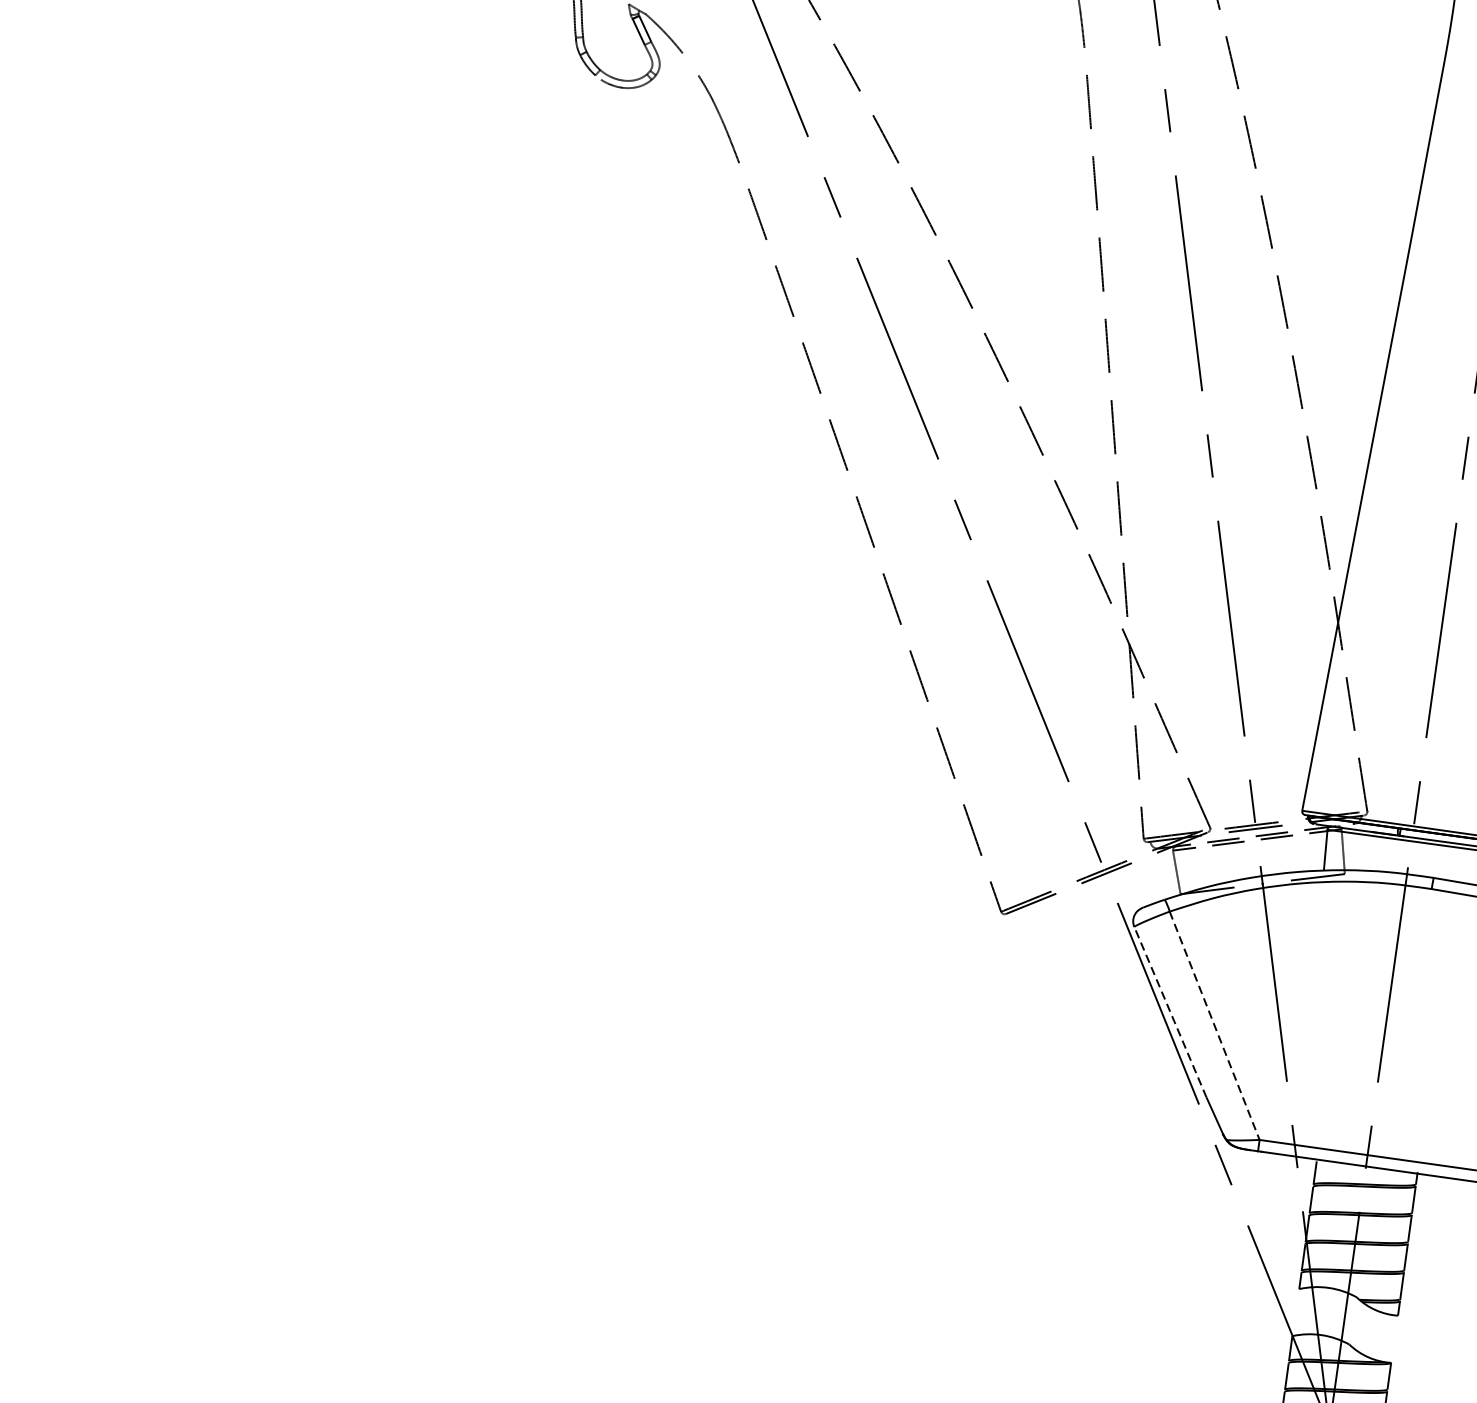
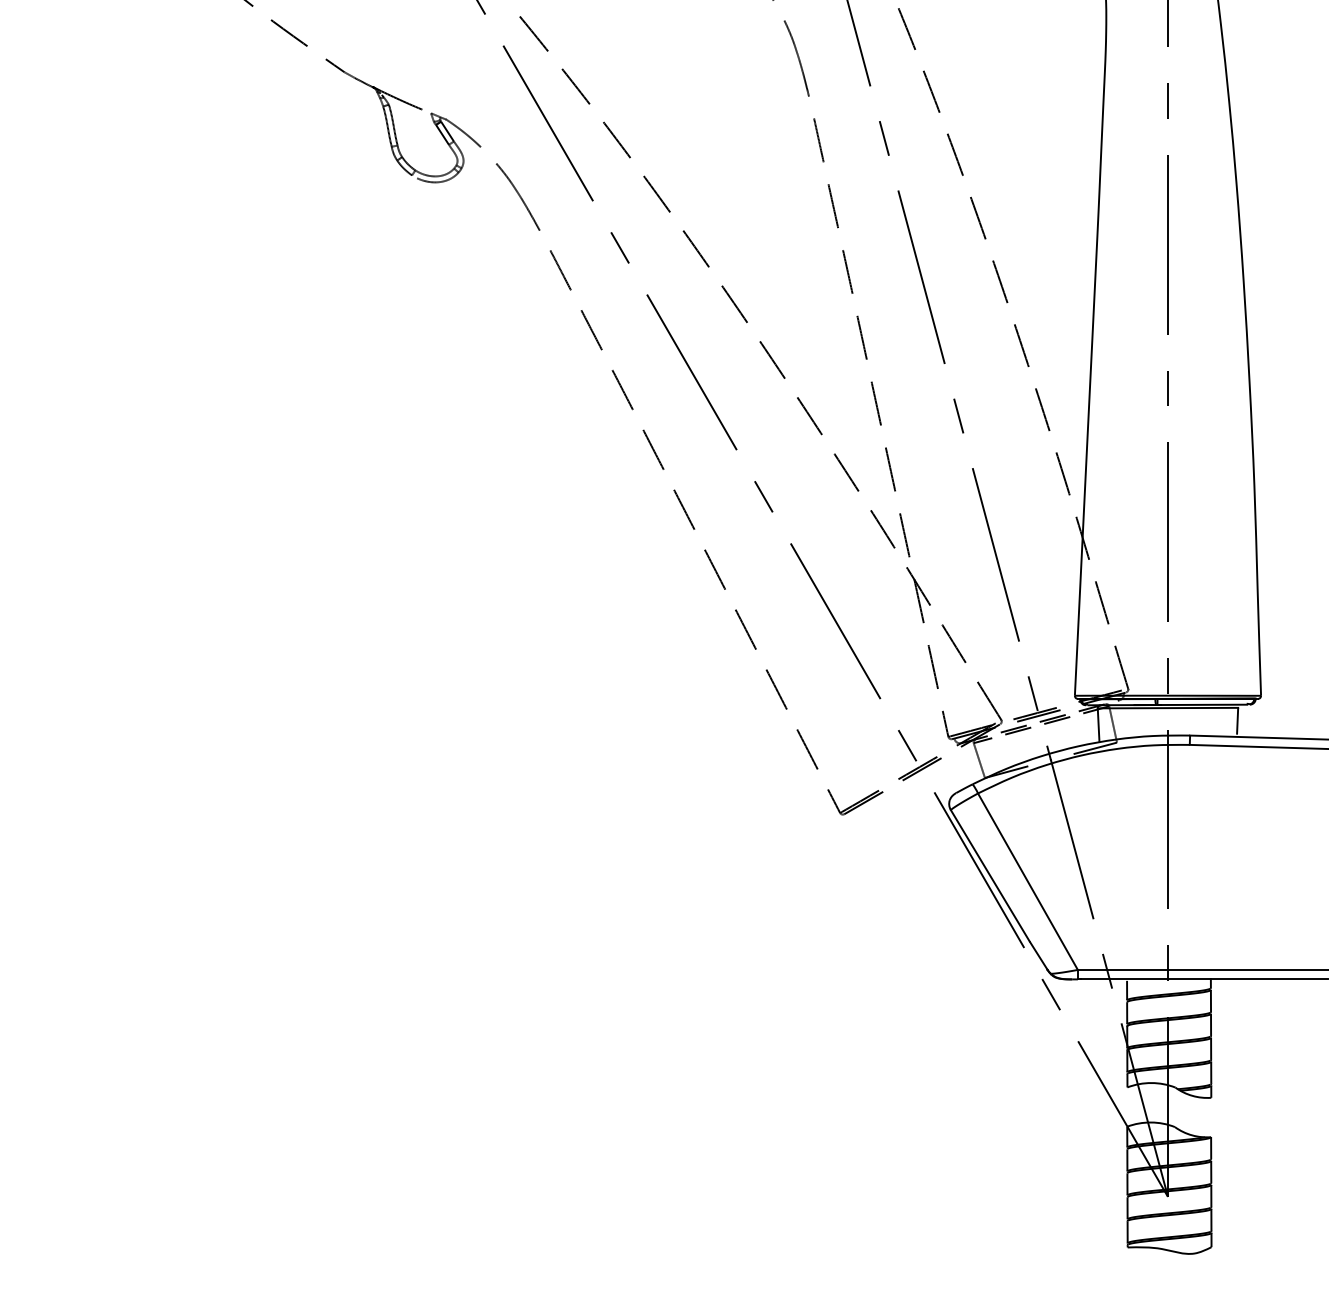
line: (1169, 1011) -> (989, 875), dashed -> solid
line: (1215, 1026) -> (1028, 882), dashed -> solid

